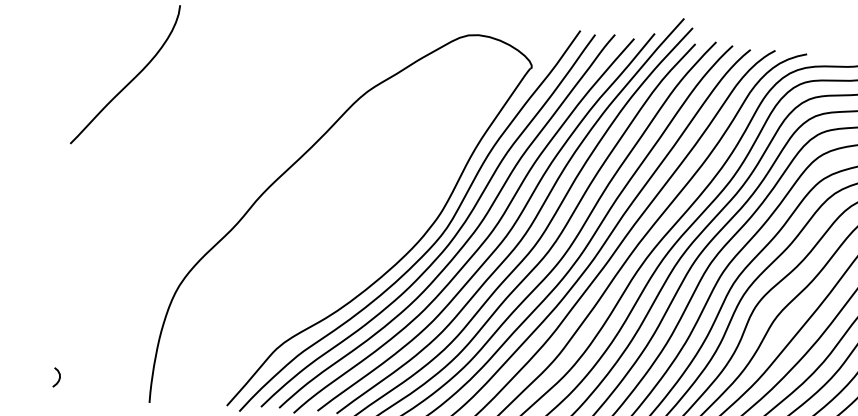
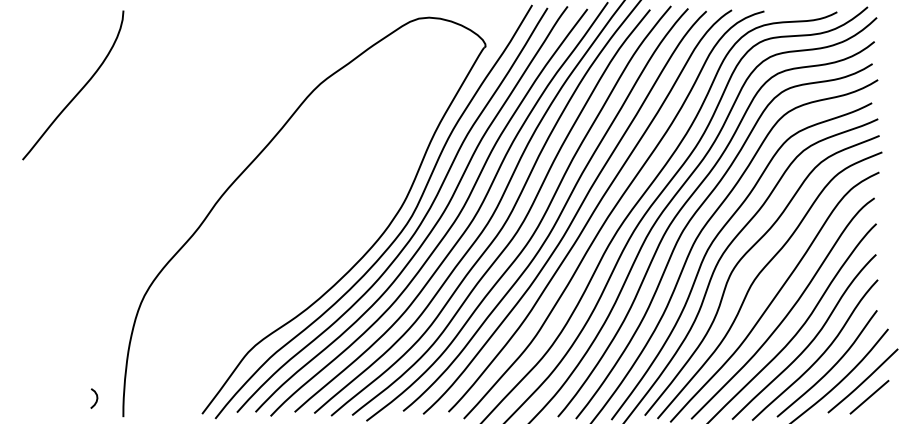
curve: (59, 377) -> (96, 398), moved

